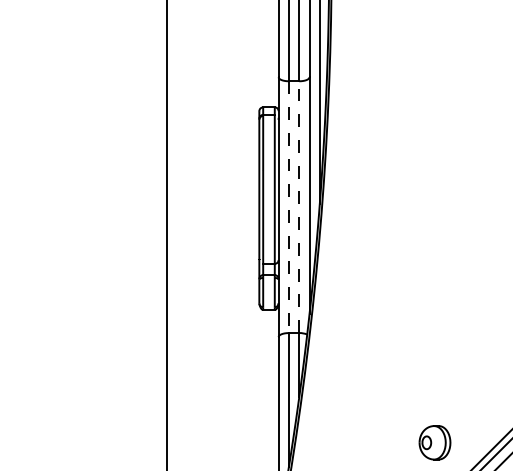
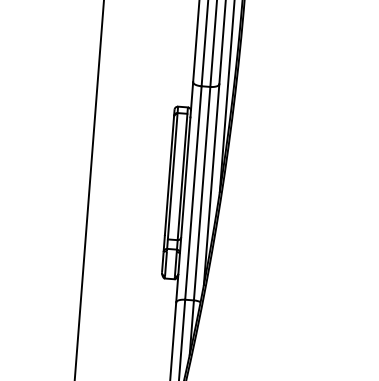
line: (288, 207) -> (193, 193), dashed -> solid
line: (299, 207) -> (202, 193), dashed -> solid

